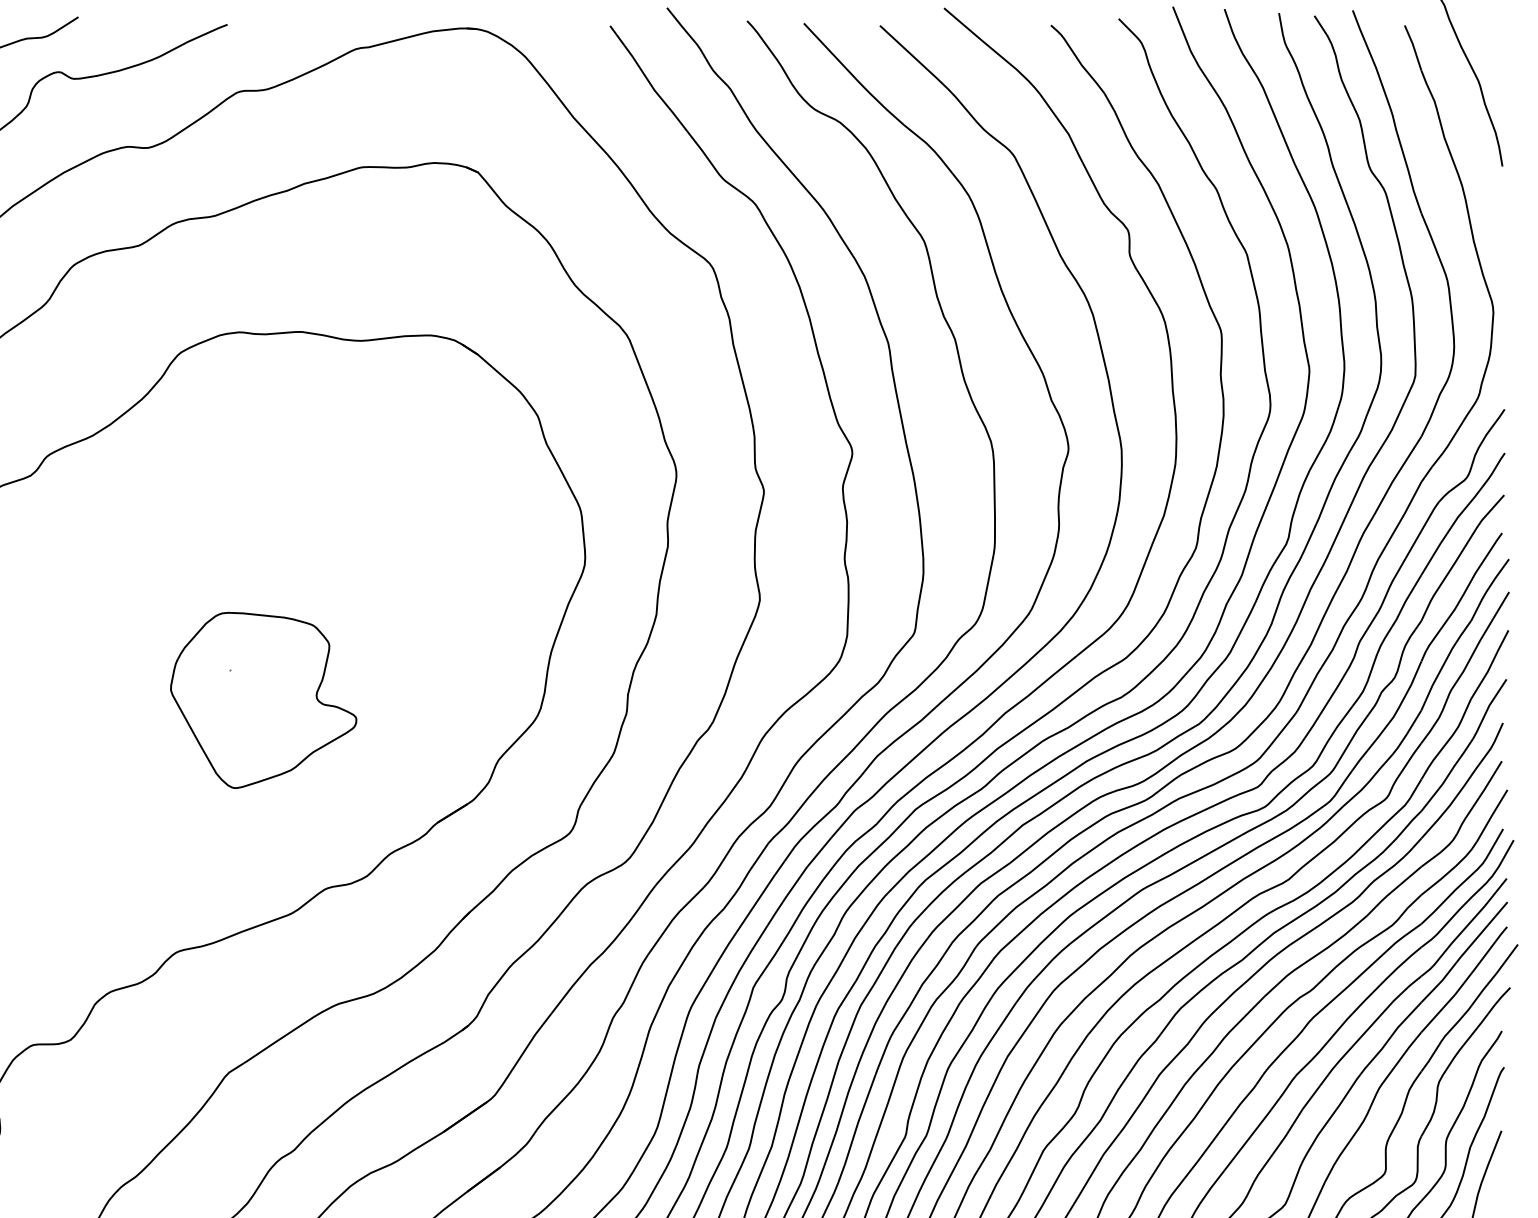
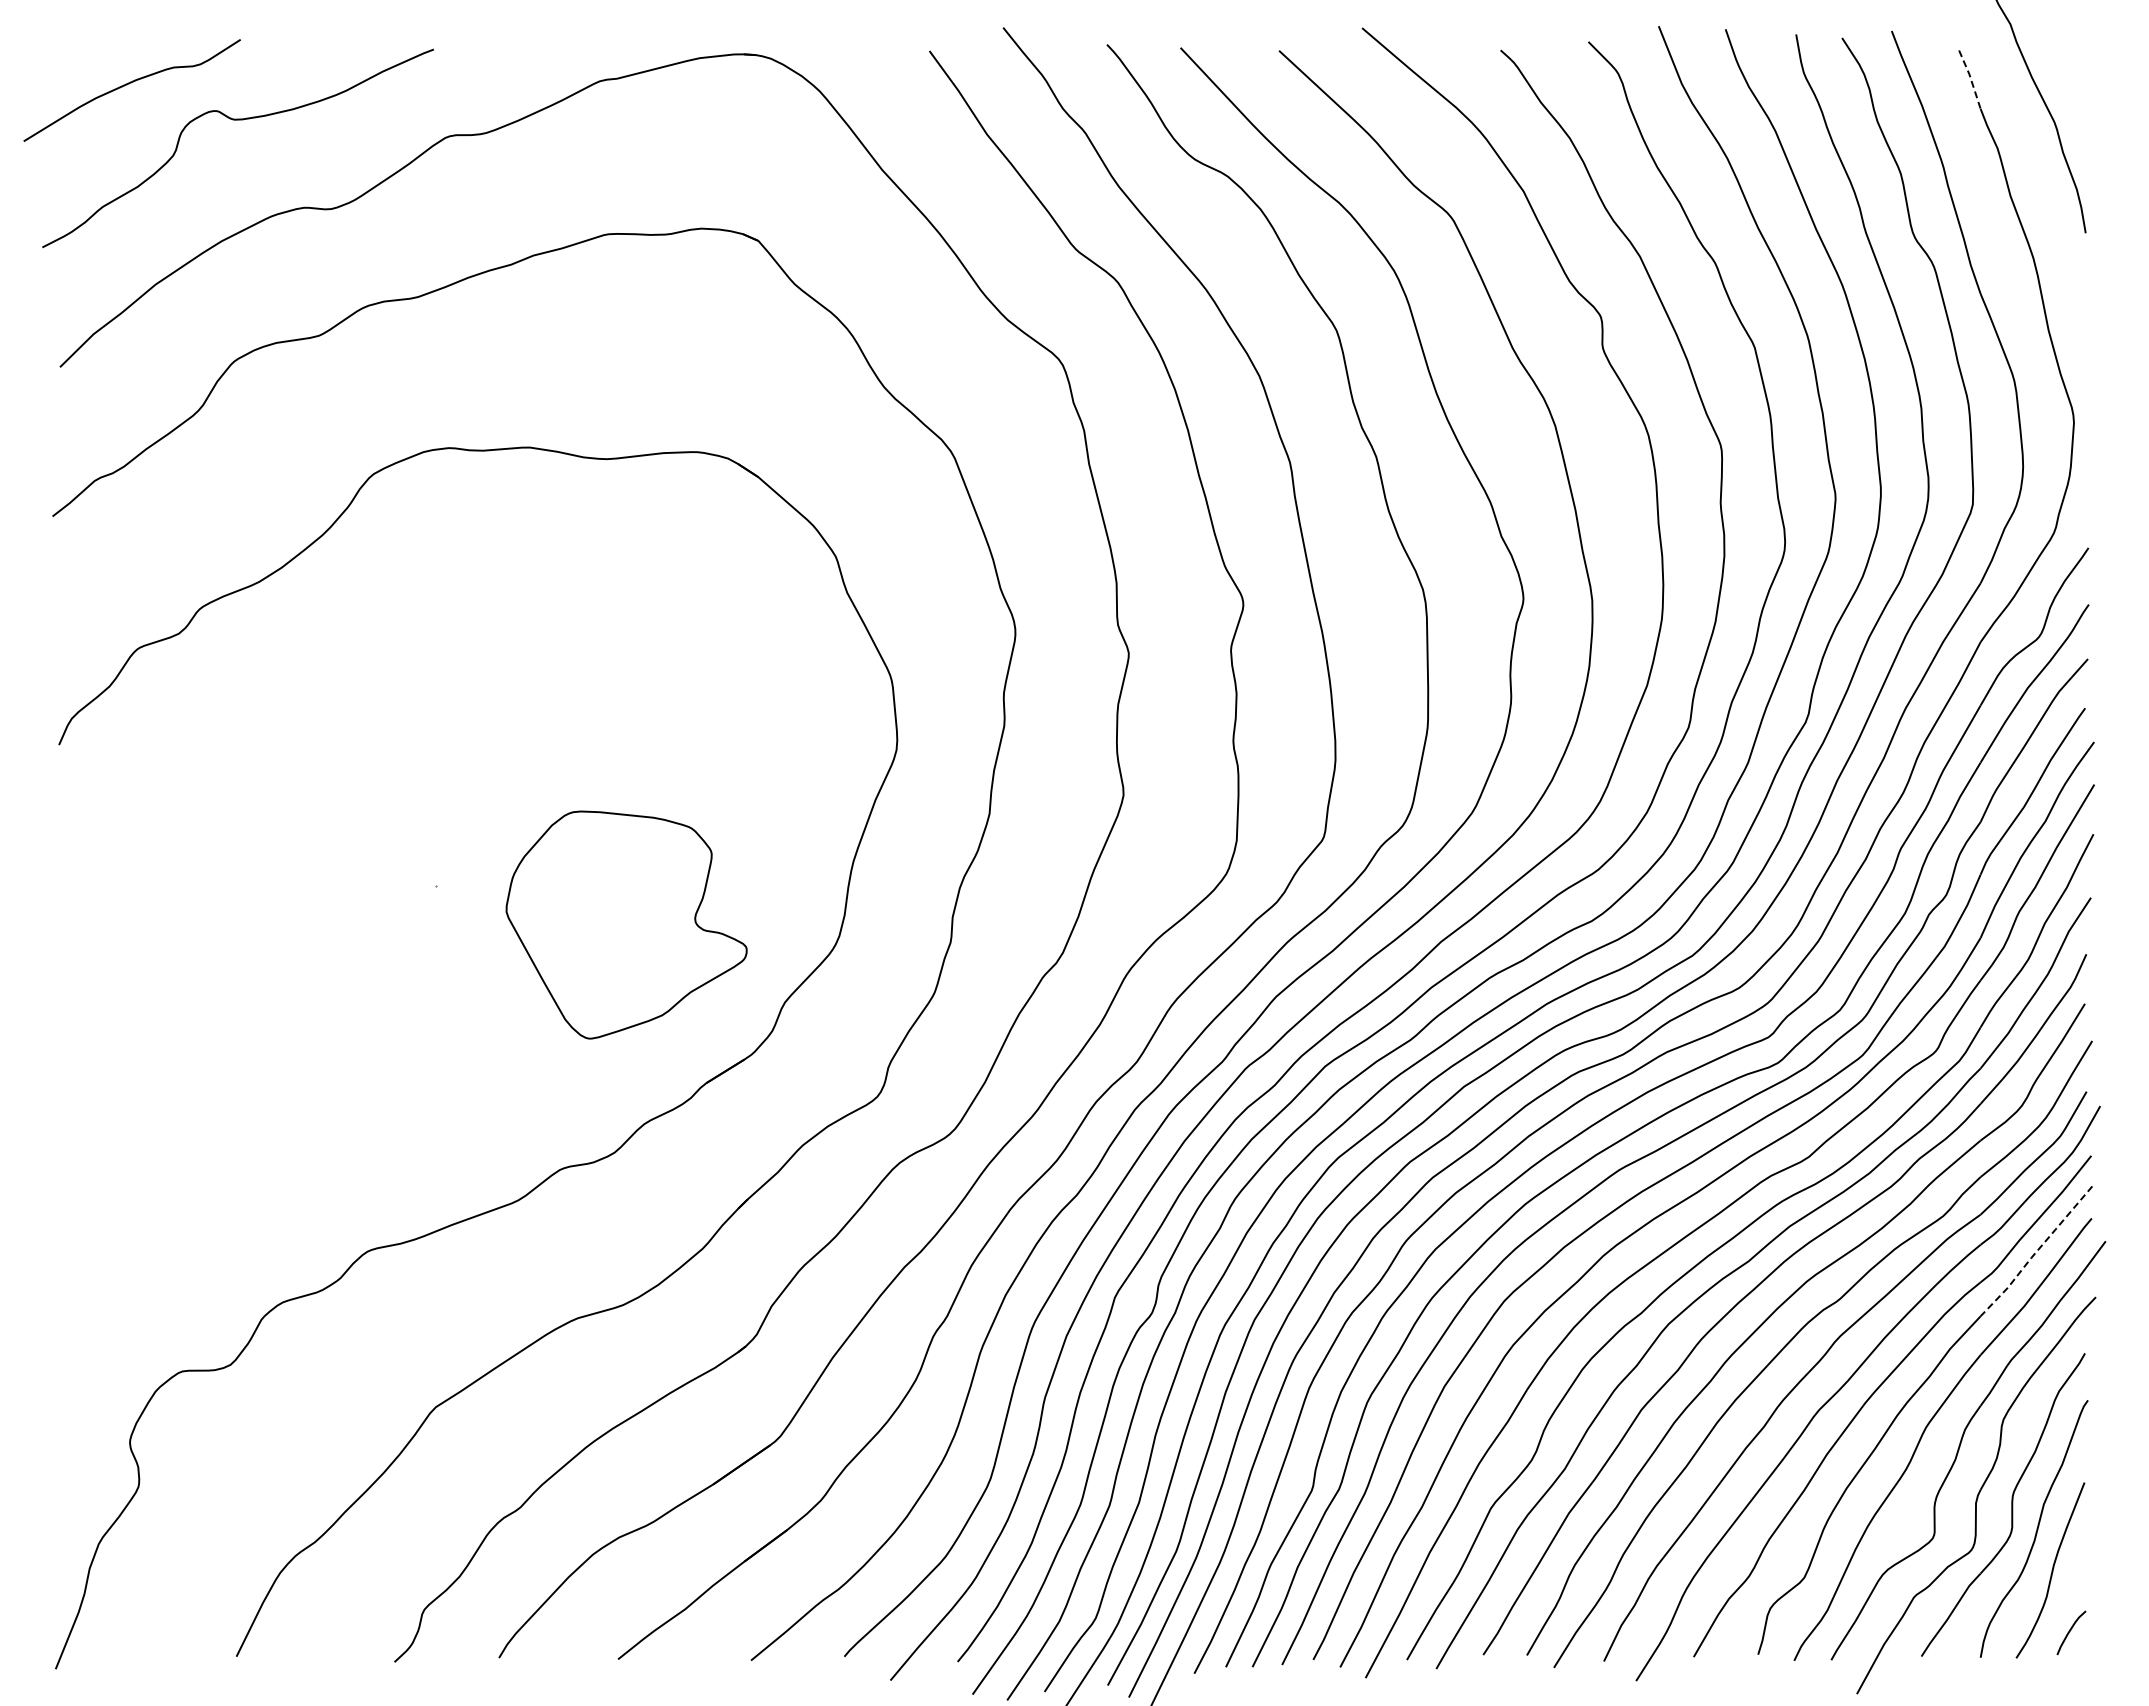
line: (1413, 47) -> (1970, 78), solid -> dashed
part: (263, 700) -> (626, 924), moved
line: (1463, 953) -> (2035, 1252), solid -> dashed

